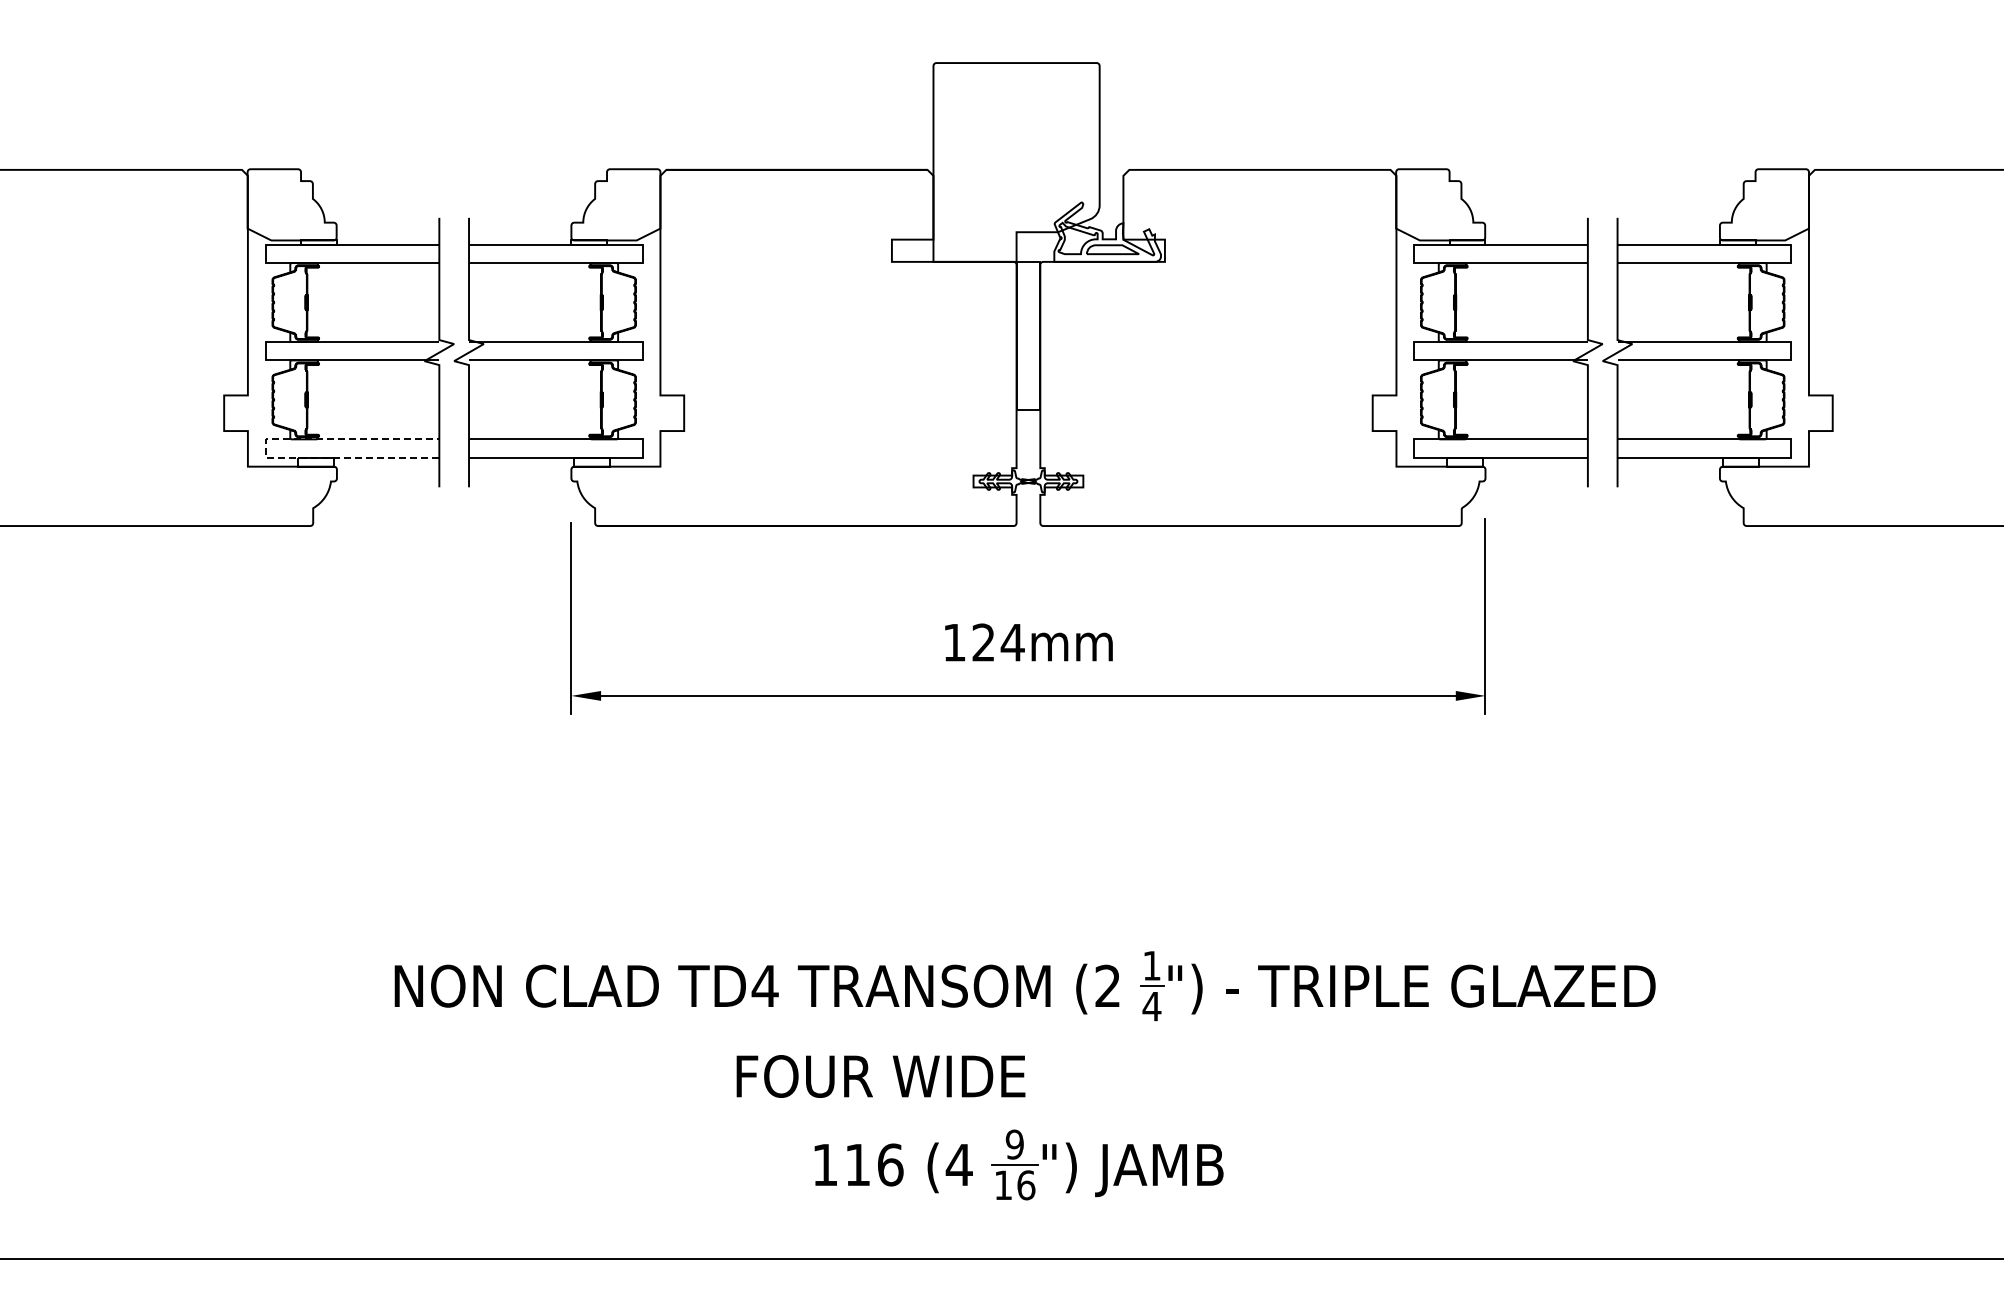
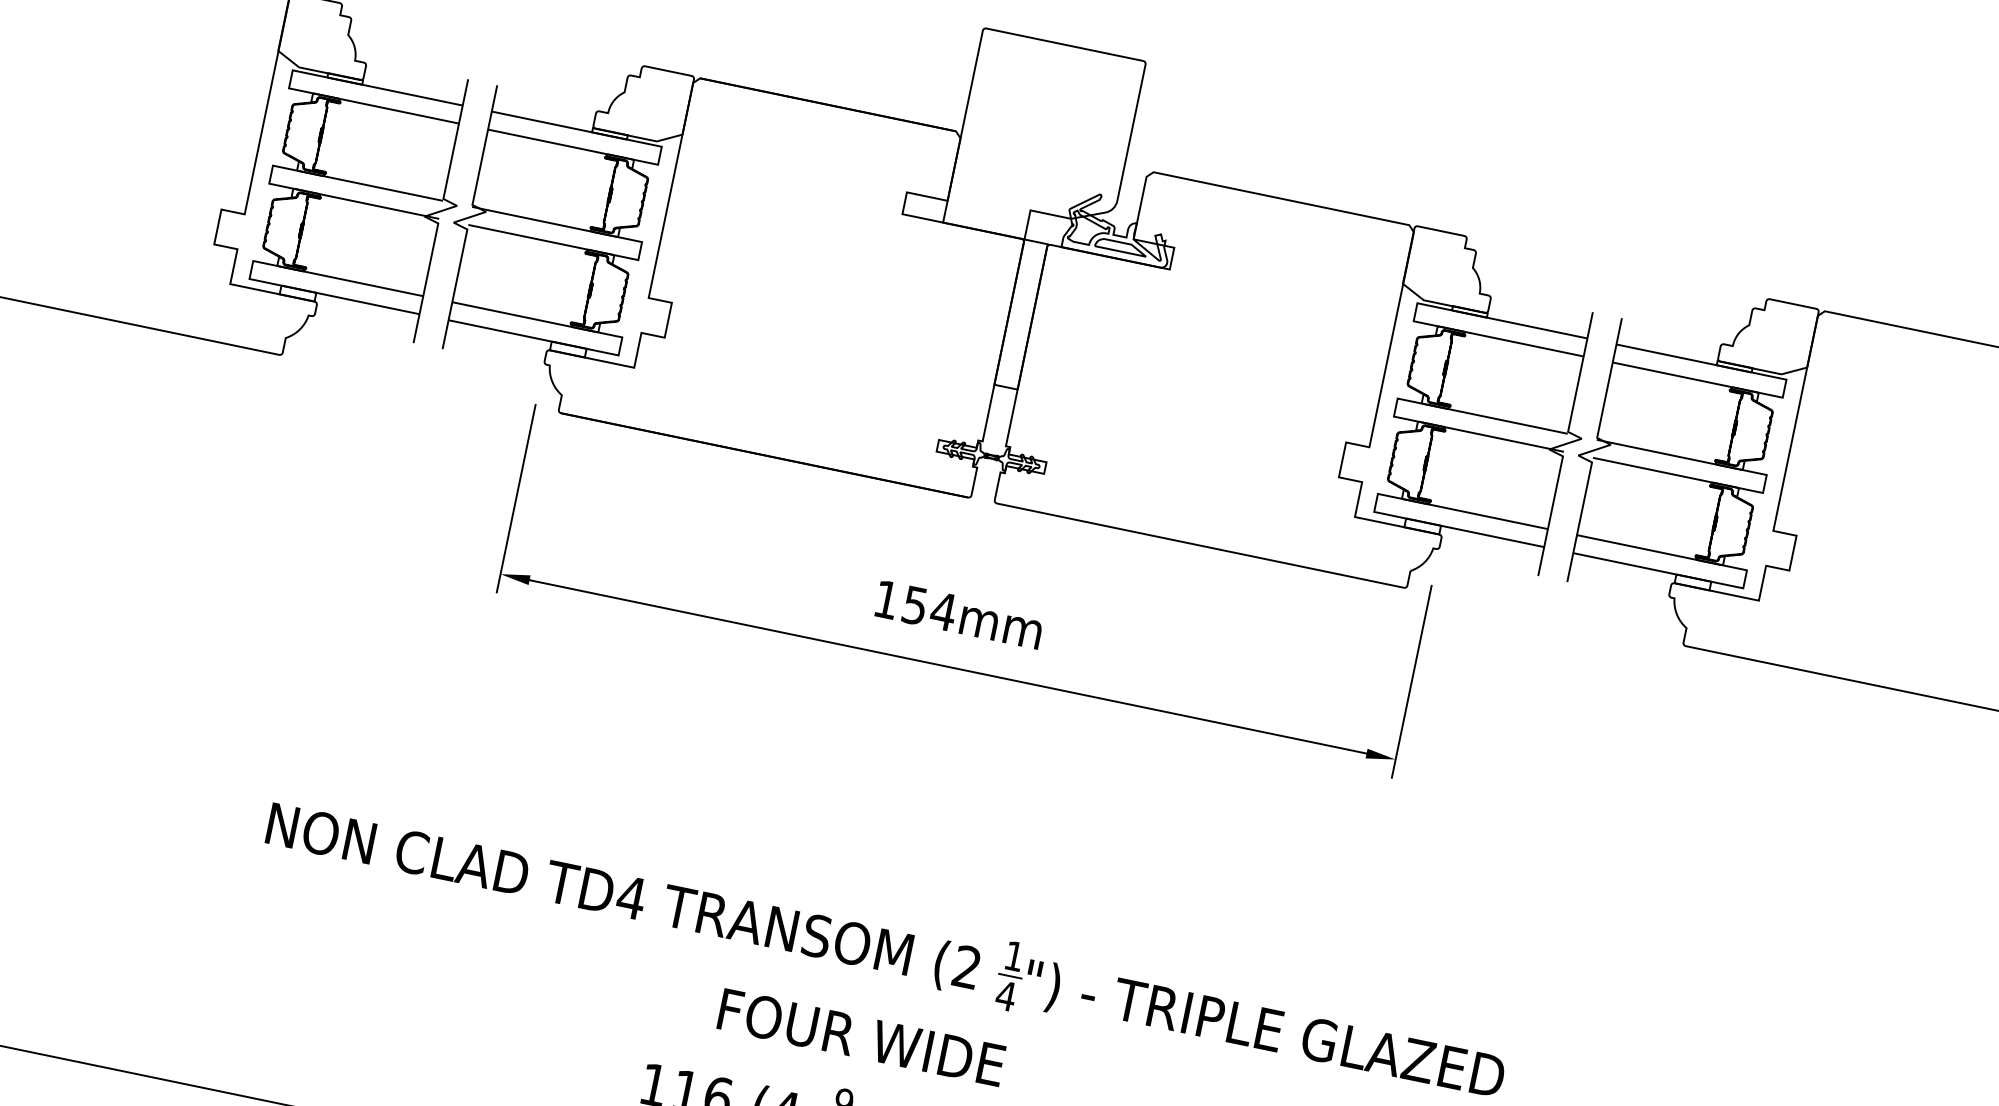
line: (265, 448) -> (251, 269), dashed -> solid
text: (983, 642) -> (914, 605), 124mm -> 154mm
text: (880, 1076) -> (861, 1037), moved

